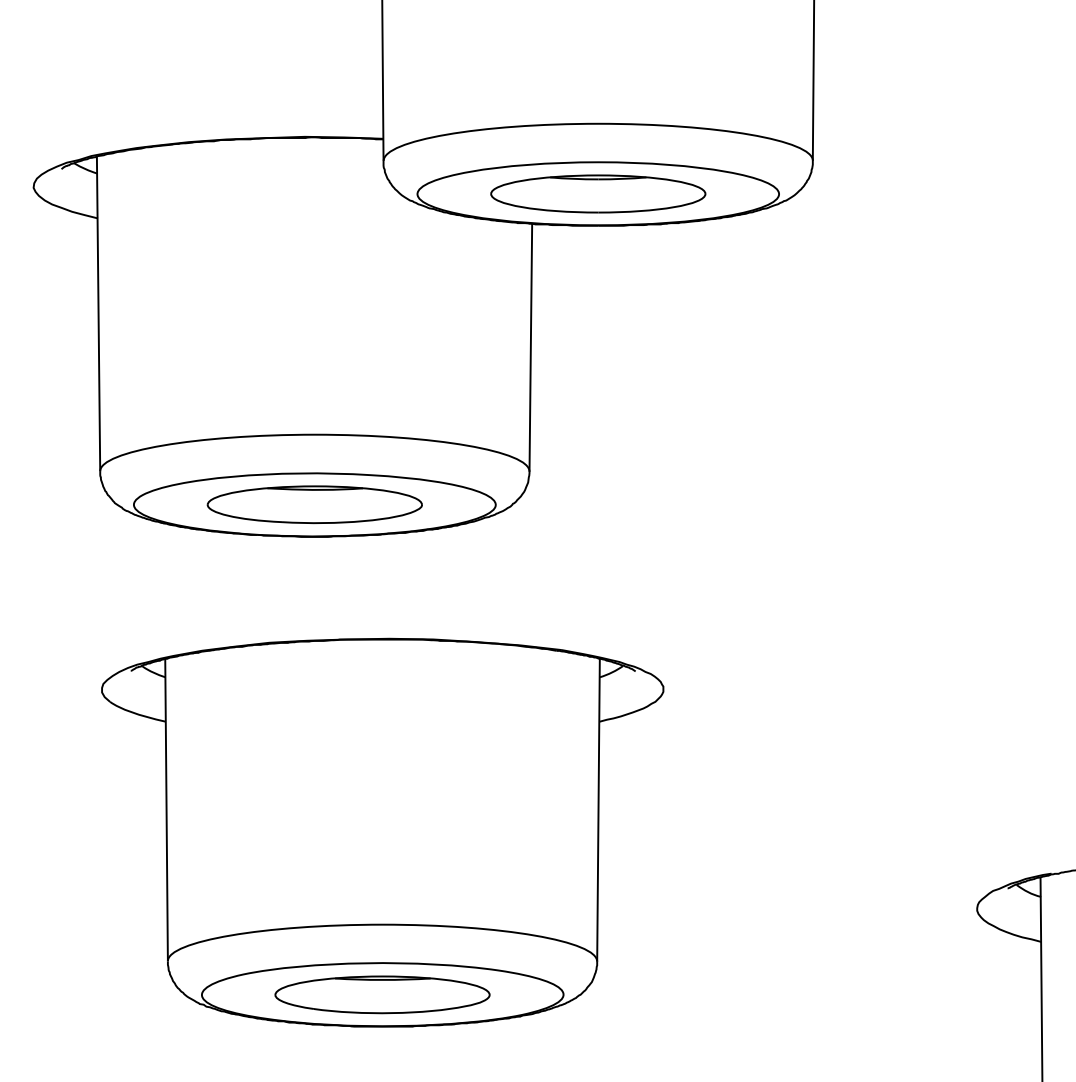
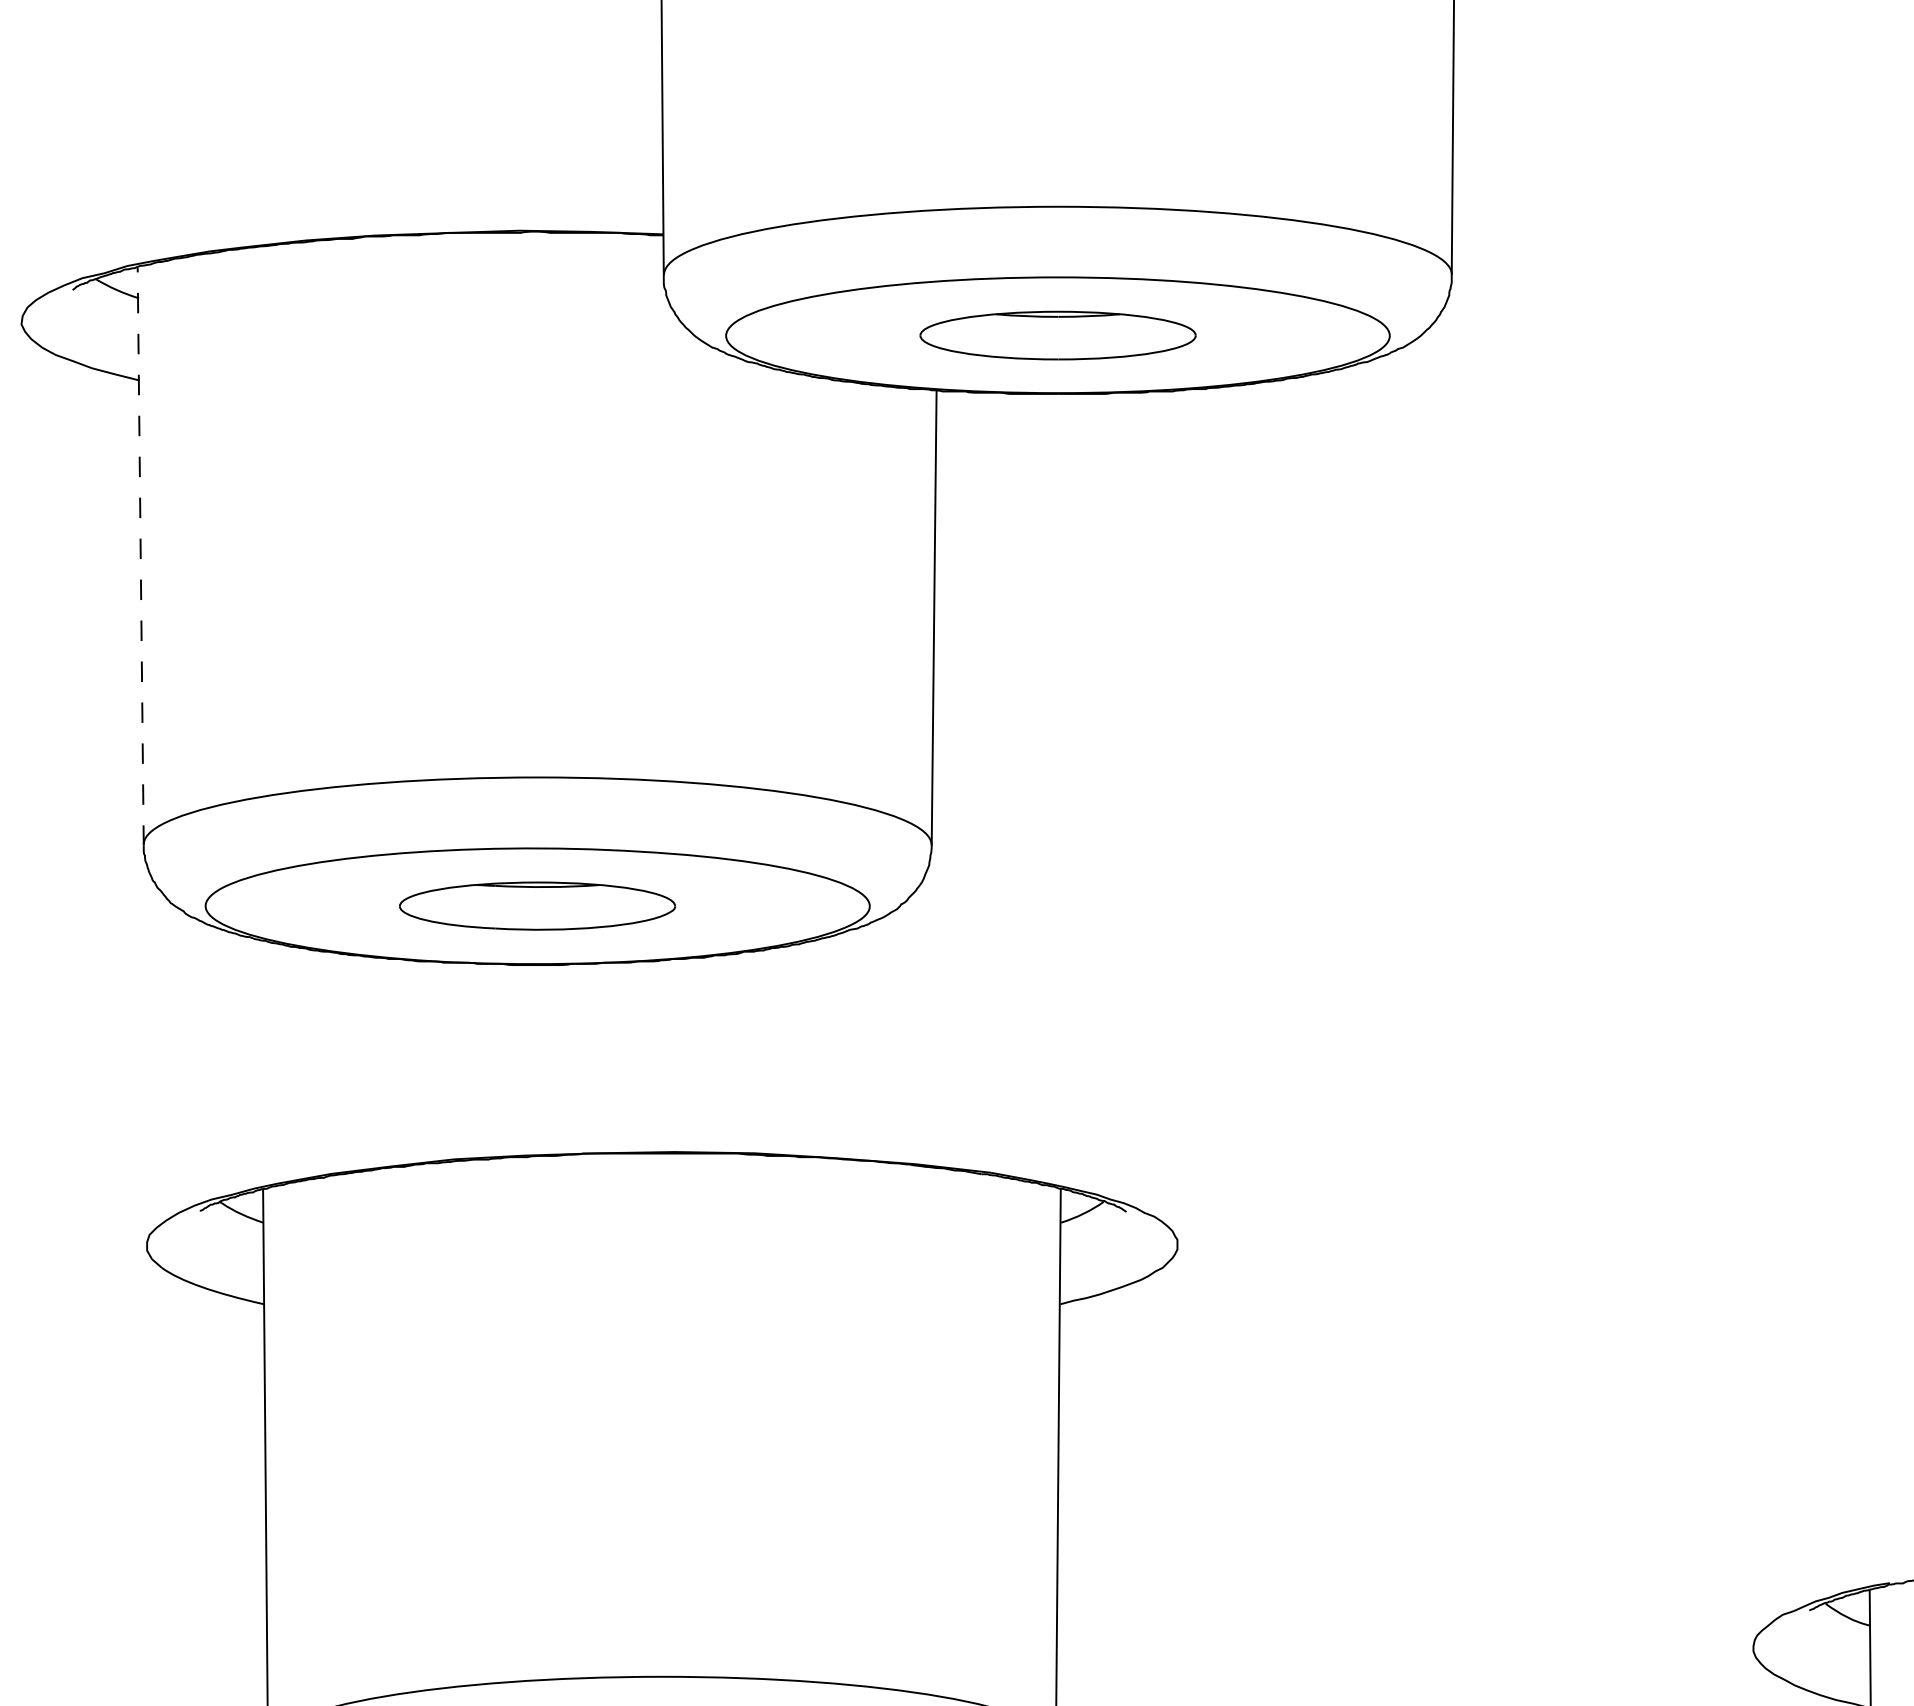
part: (598, 193) -> (1058, 334), size x0.7
line: (98, 314) -> (140, 556), solid -> dashed
part: (314, 504) -> (537, 905), size x0.7

